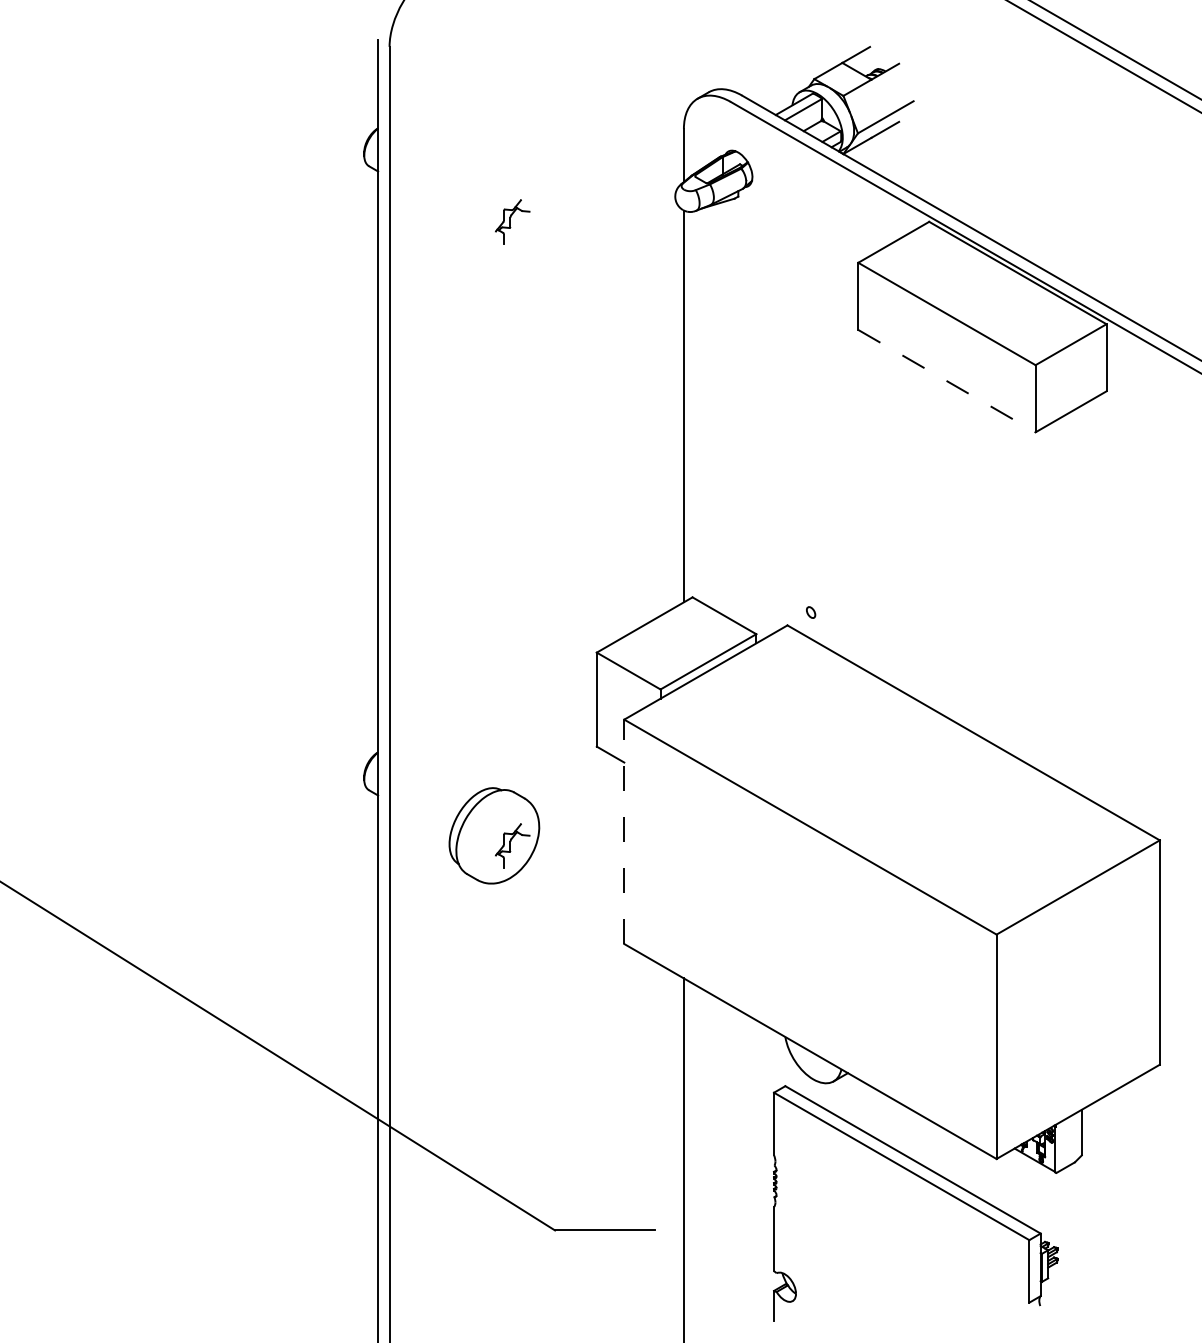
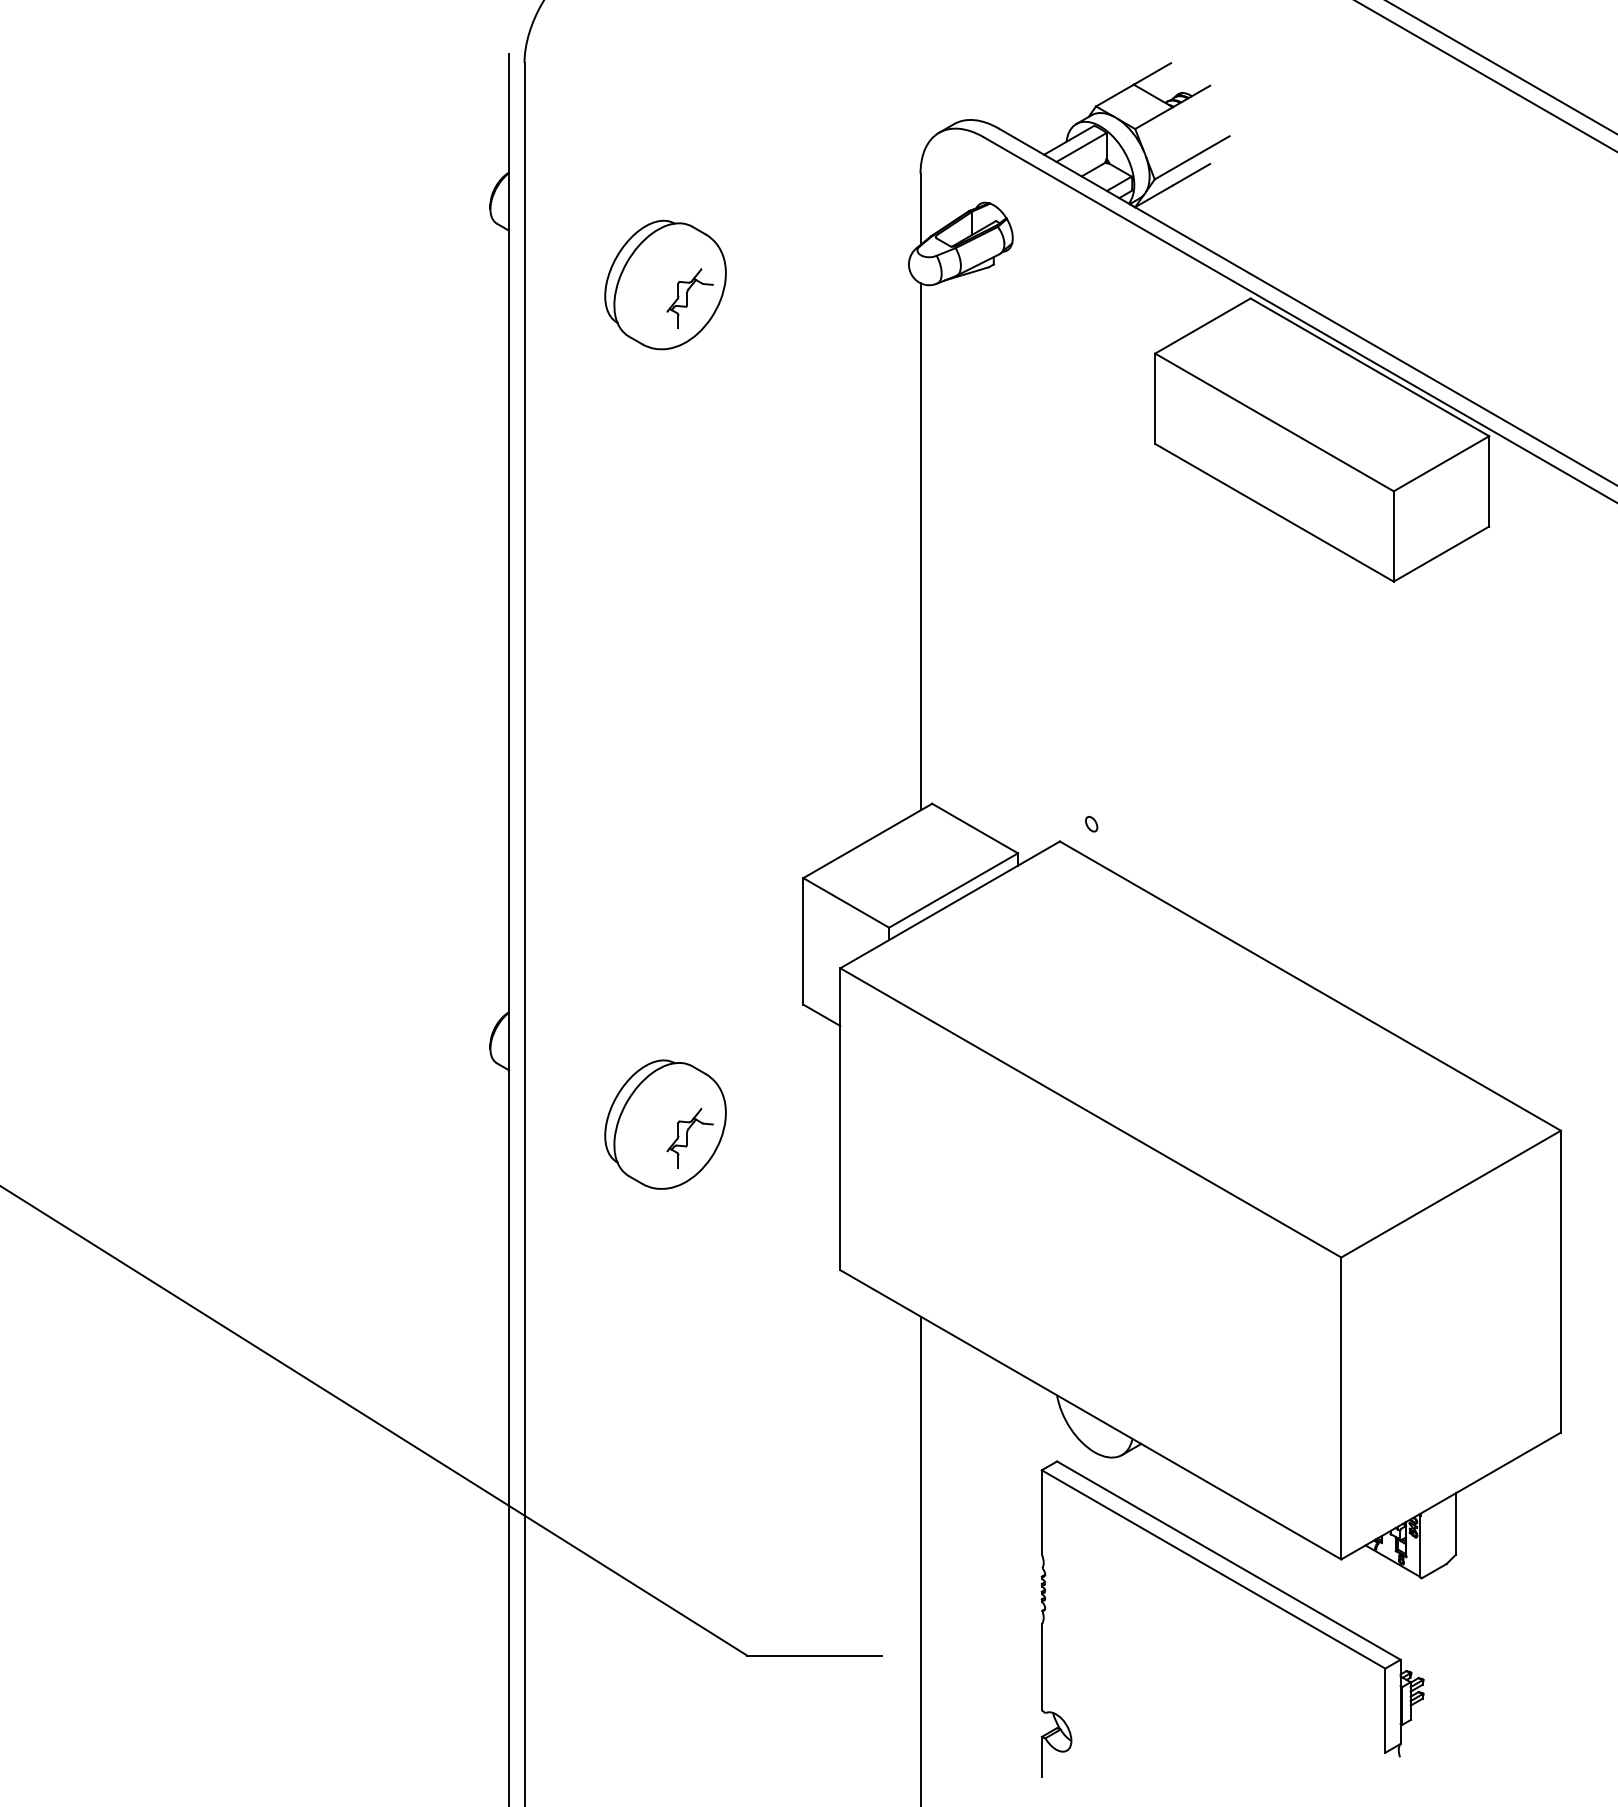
part: (494, 211) -> (665, 284), added
line: (946, 380) -> (1274, 512), dashed -> solid
line: (624, 832) -> (840, 1119), dashed -> solid

